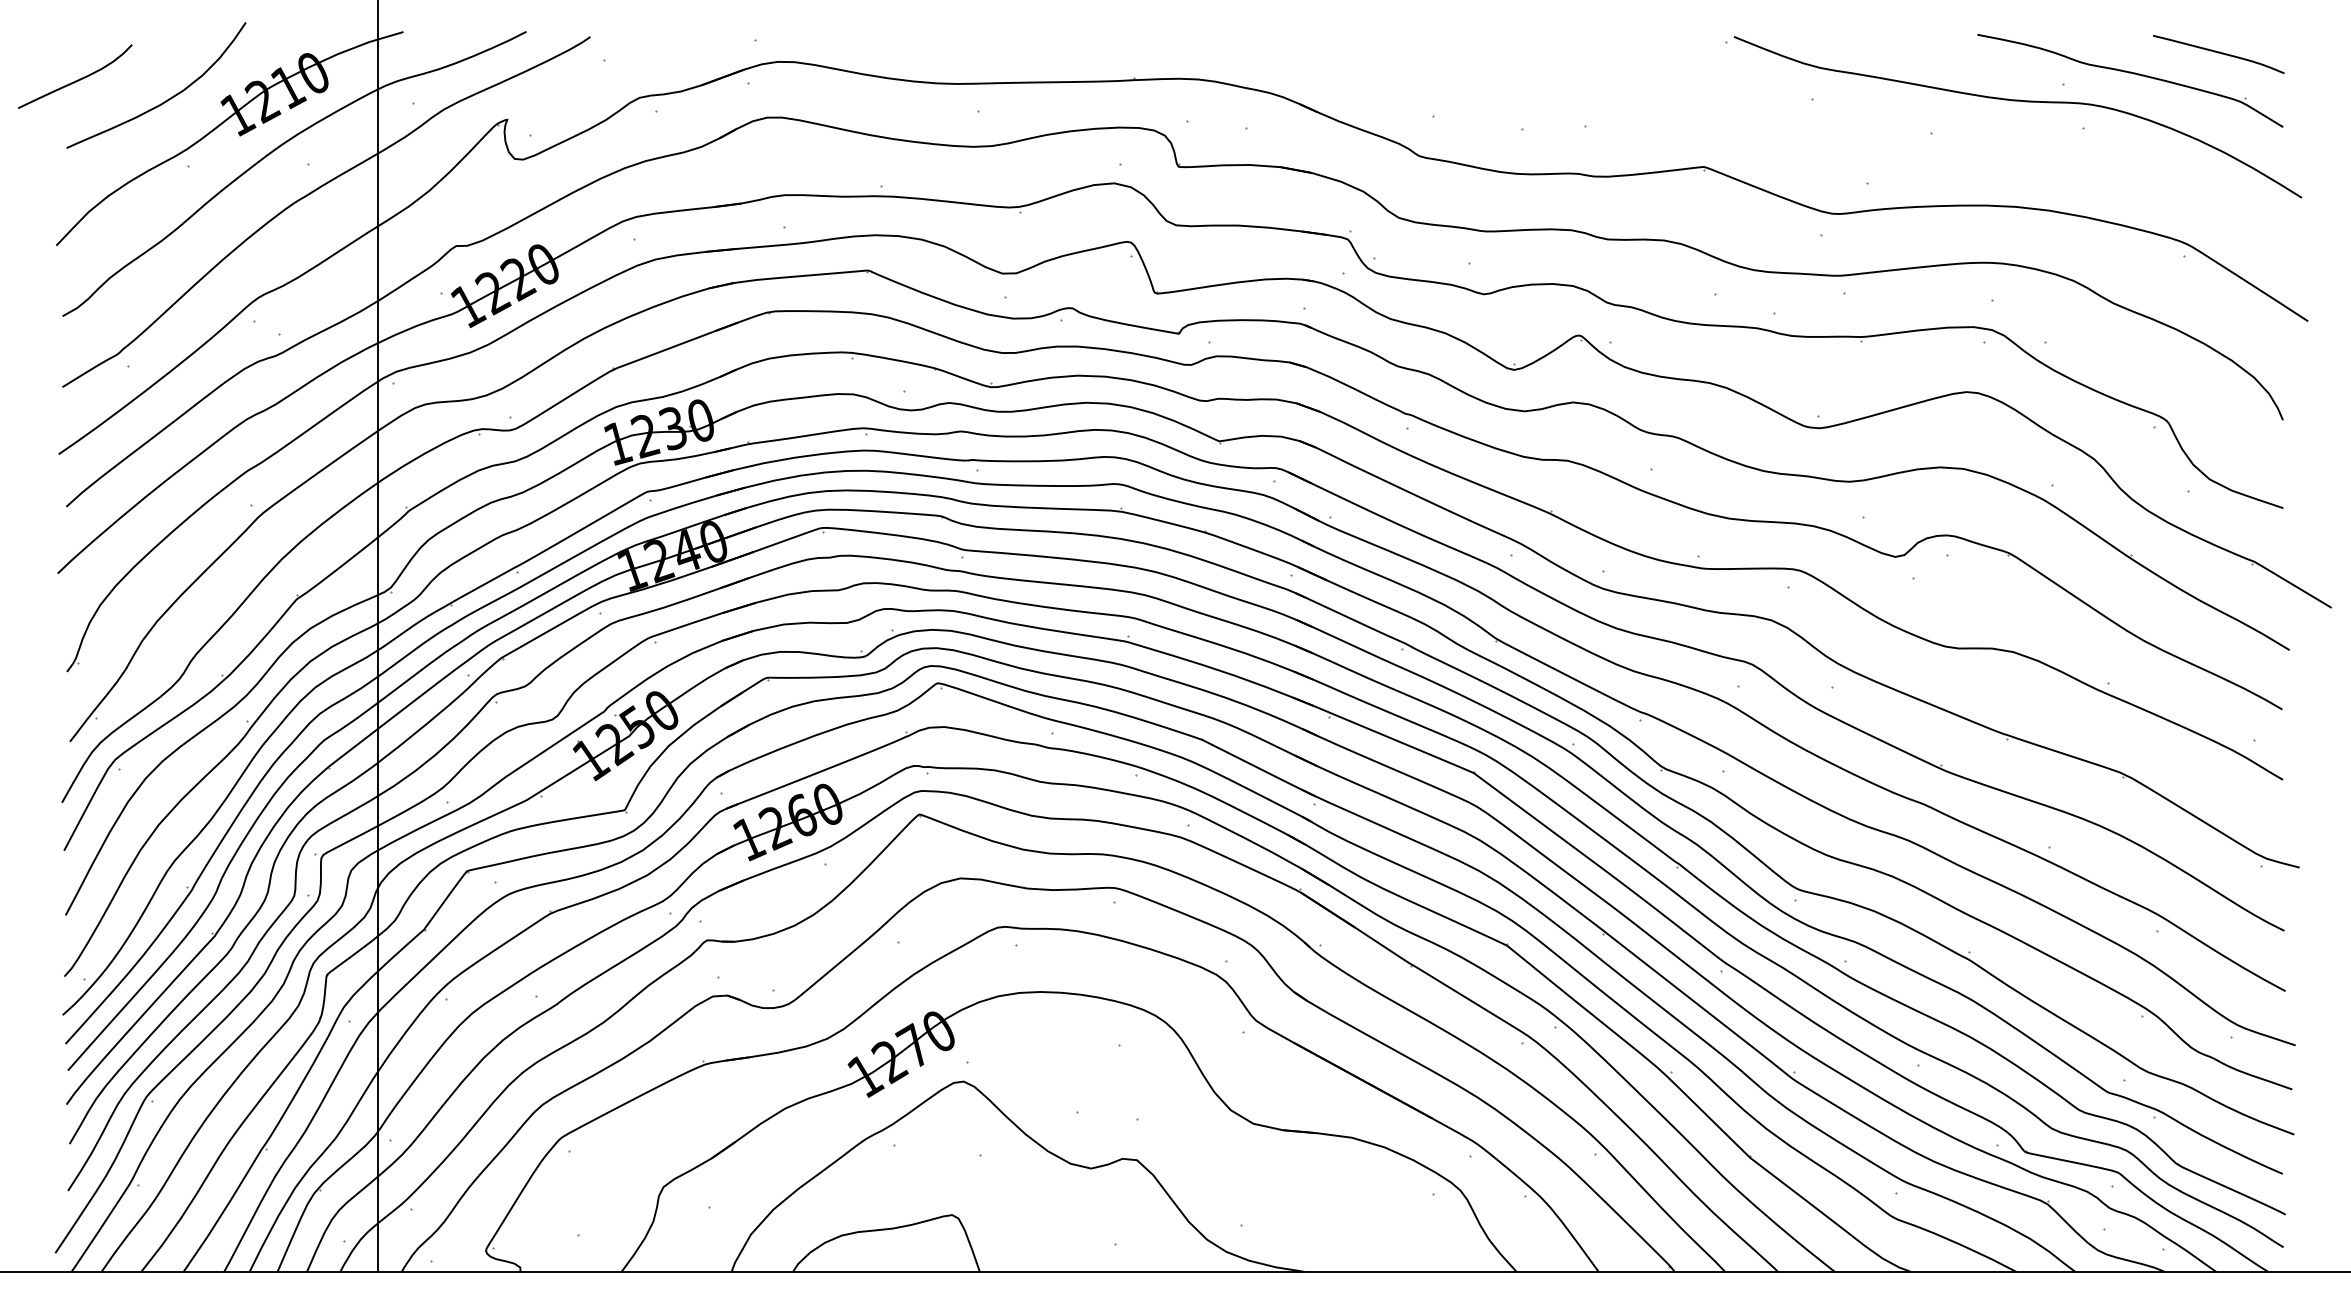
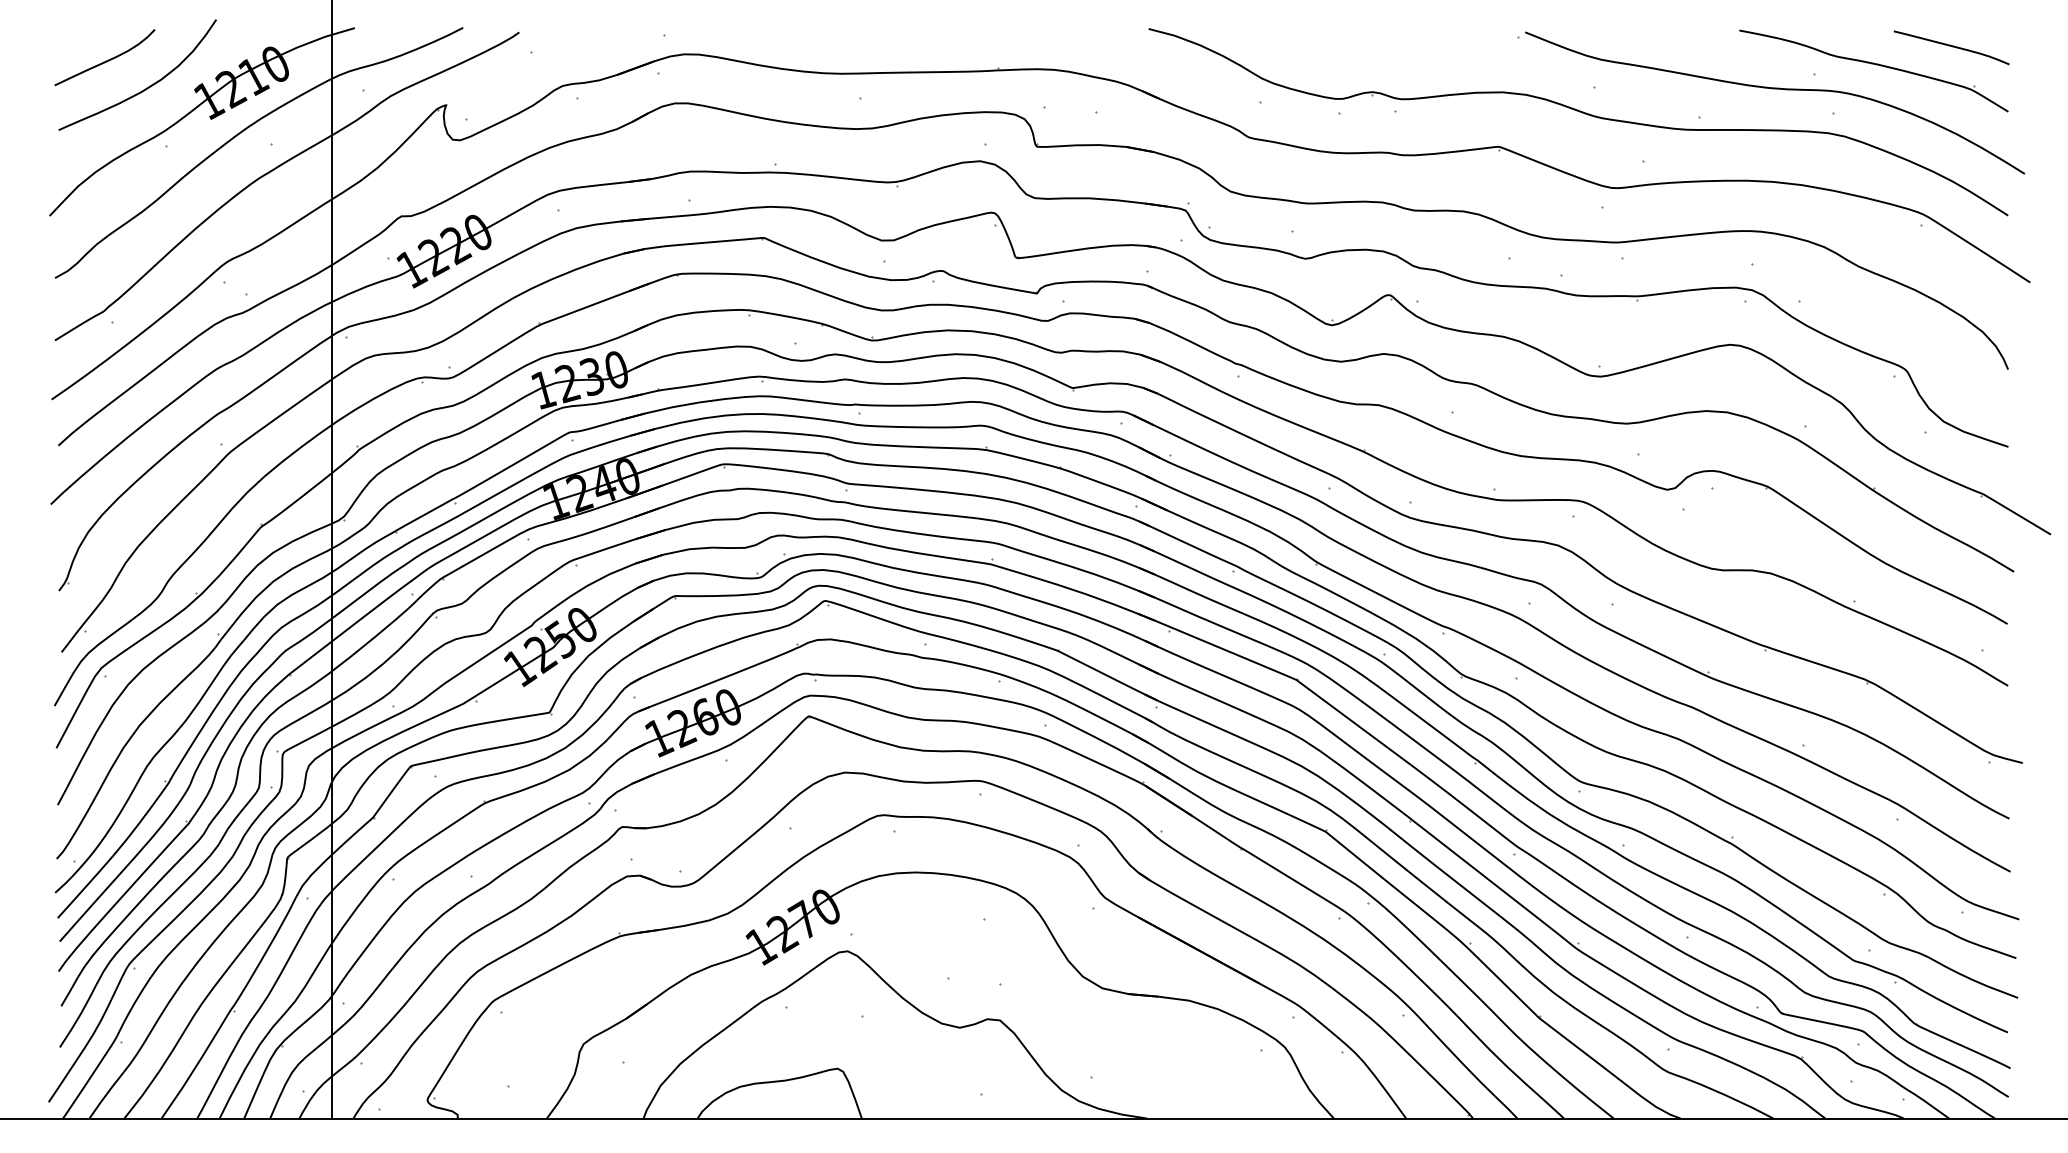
curve: (77, 79) -> (106, 60), moved
part: (1797, 128) -> (1581, 112), added

